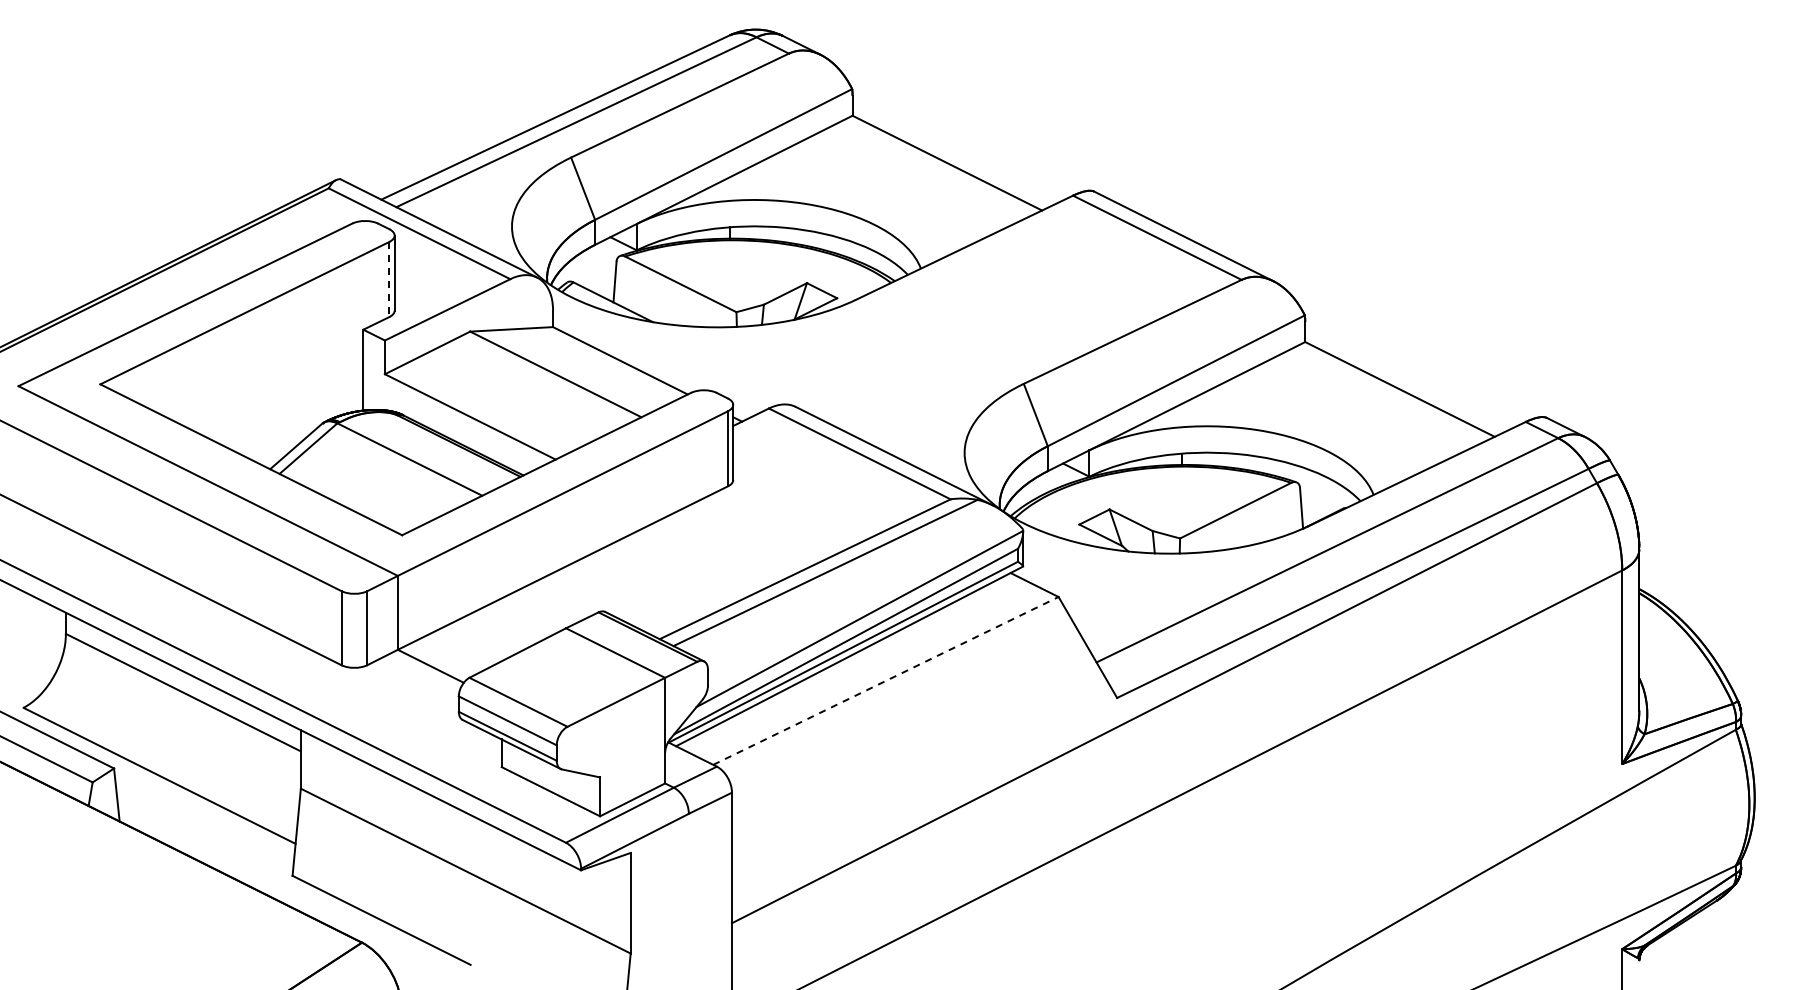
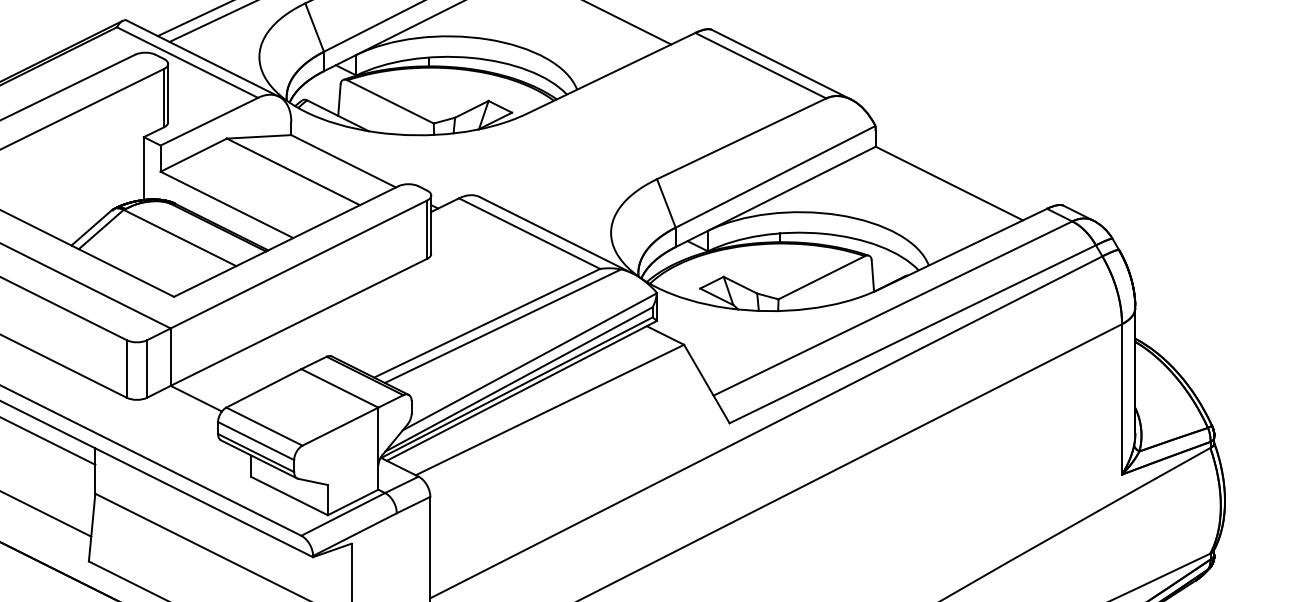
line: (389, 279) -> (164, 98), dashed -> solid
line: (885, 680) -> (549, 409), dashed -> solid

